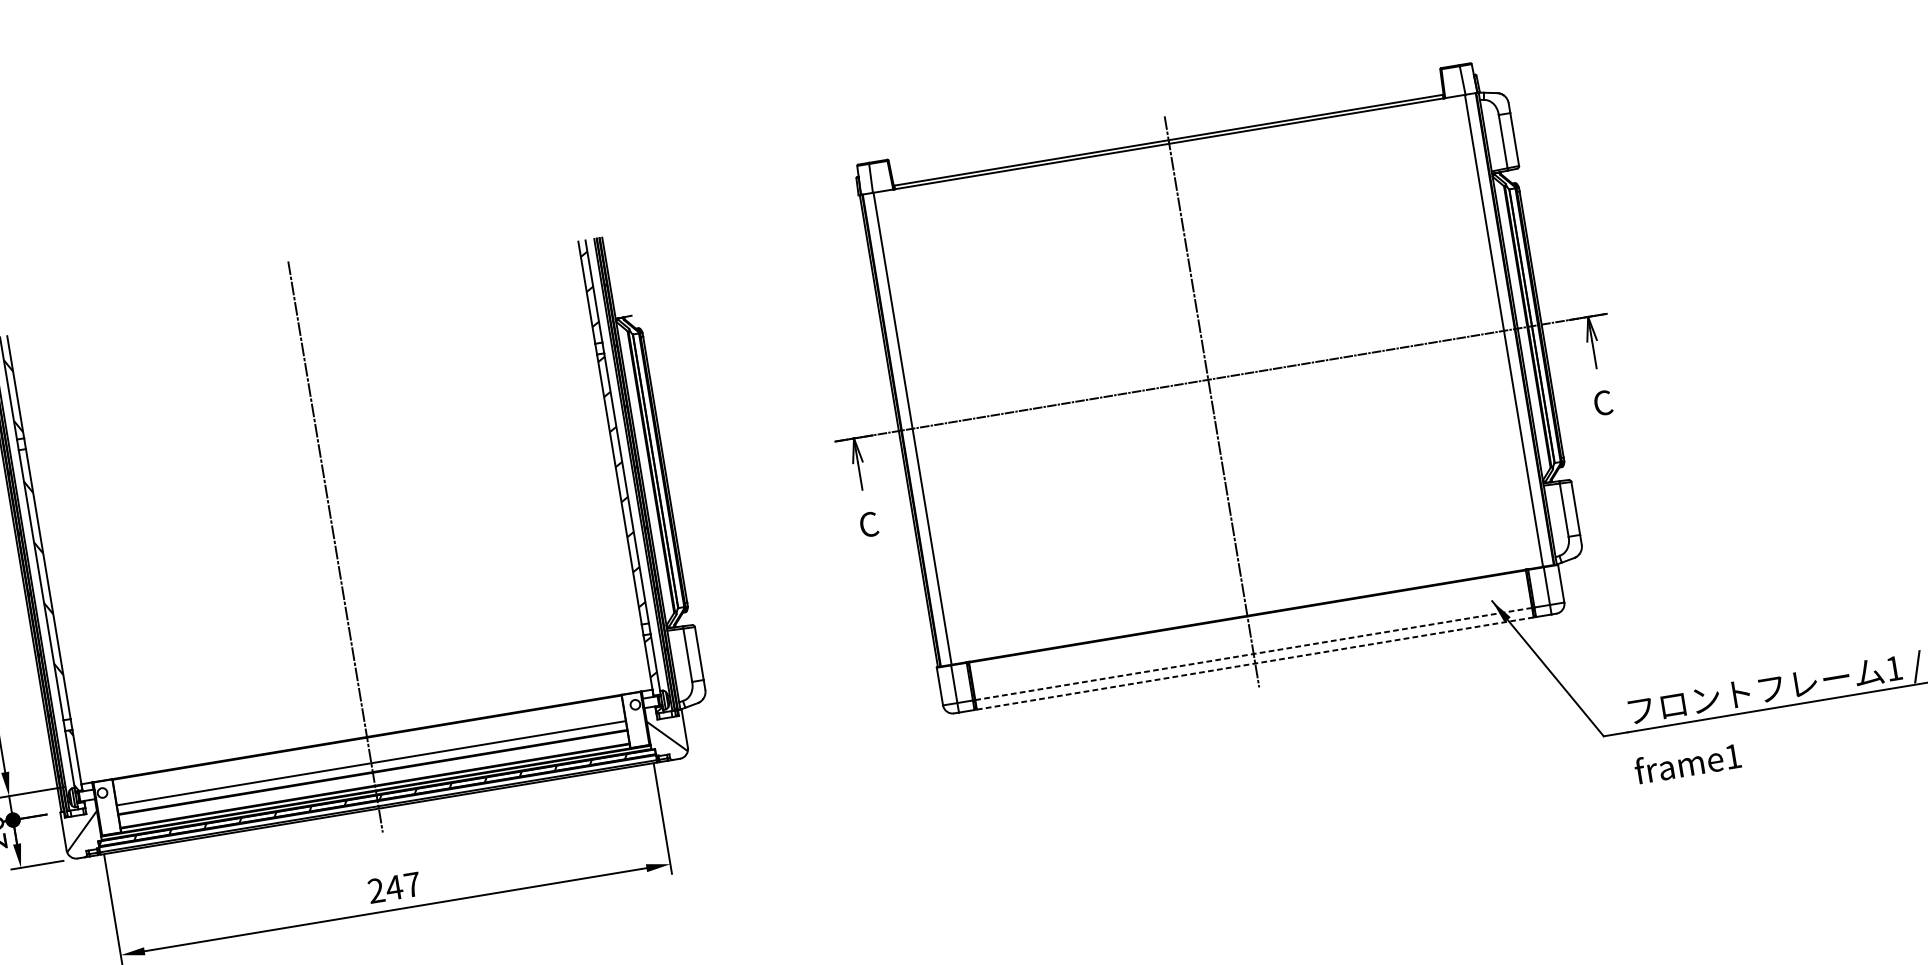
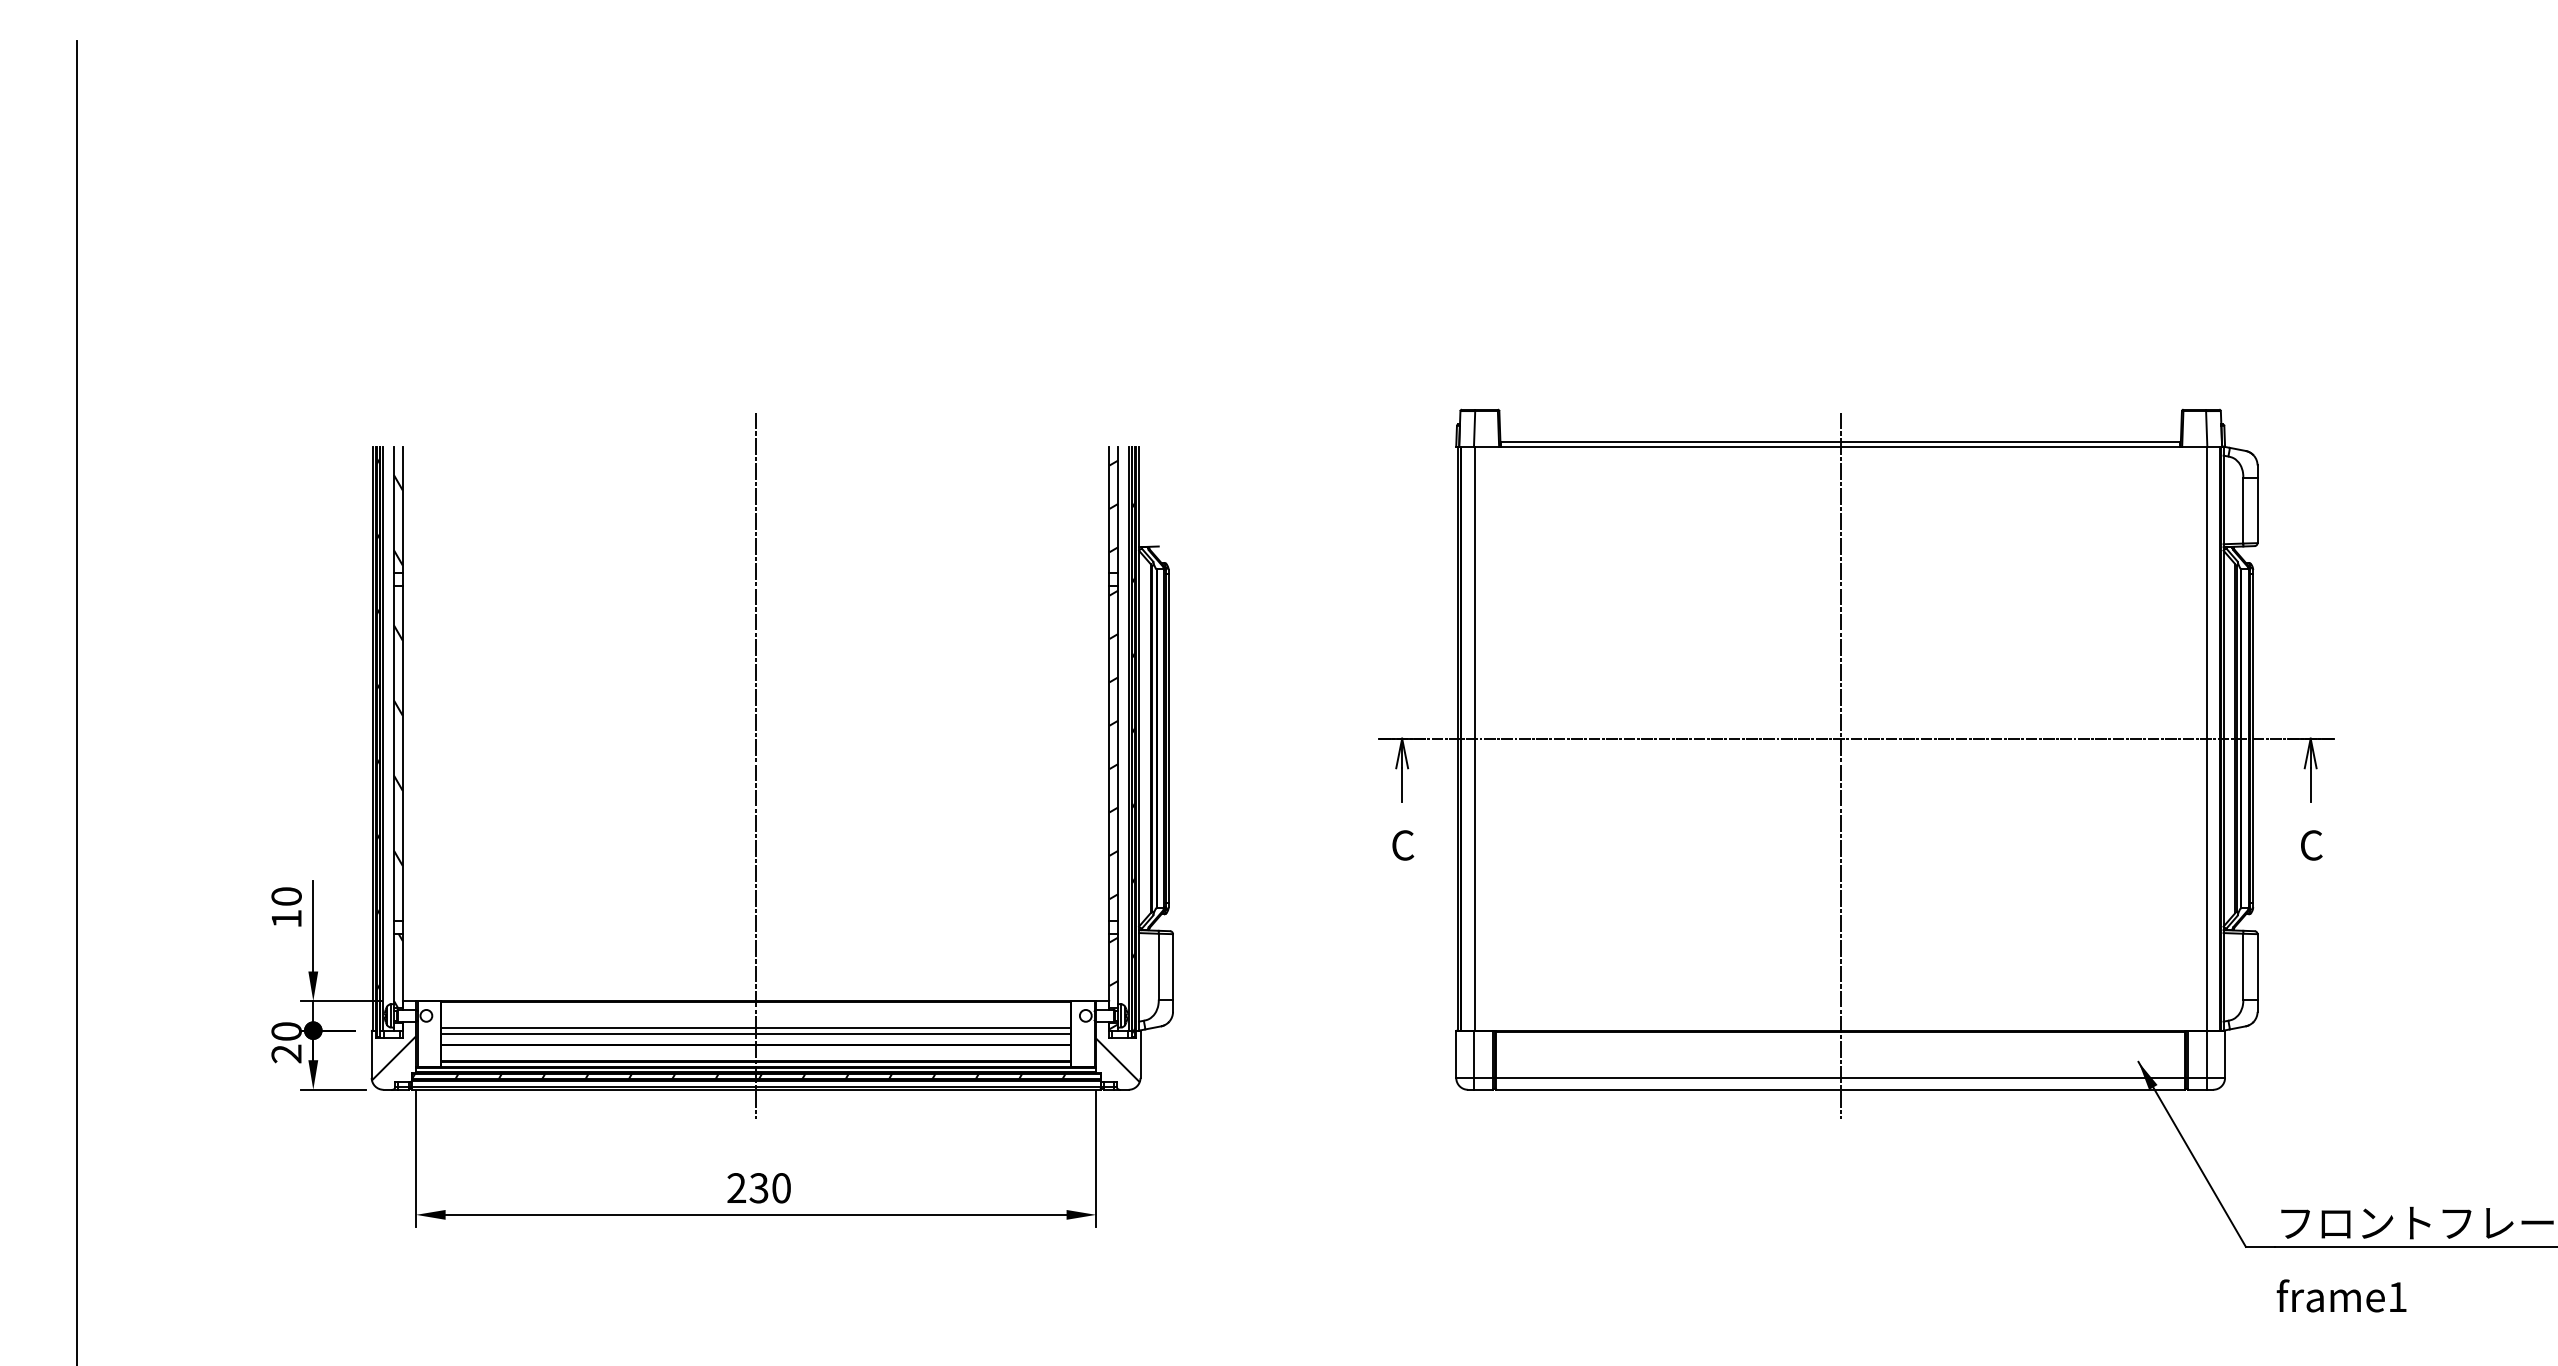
line: (1254, 653) -> (1841, 1077), dashed -> solid
line: (1255, 663) -> (1841, 1089), dashed -> solid
line: (370, 758) -> (756, 1027), added
text: (402, 886) -> (769, 1188), 247 -> 230

